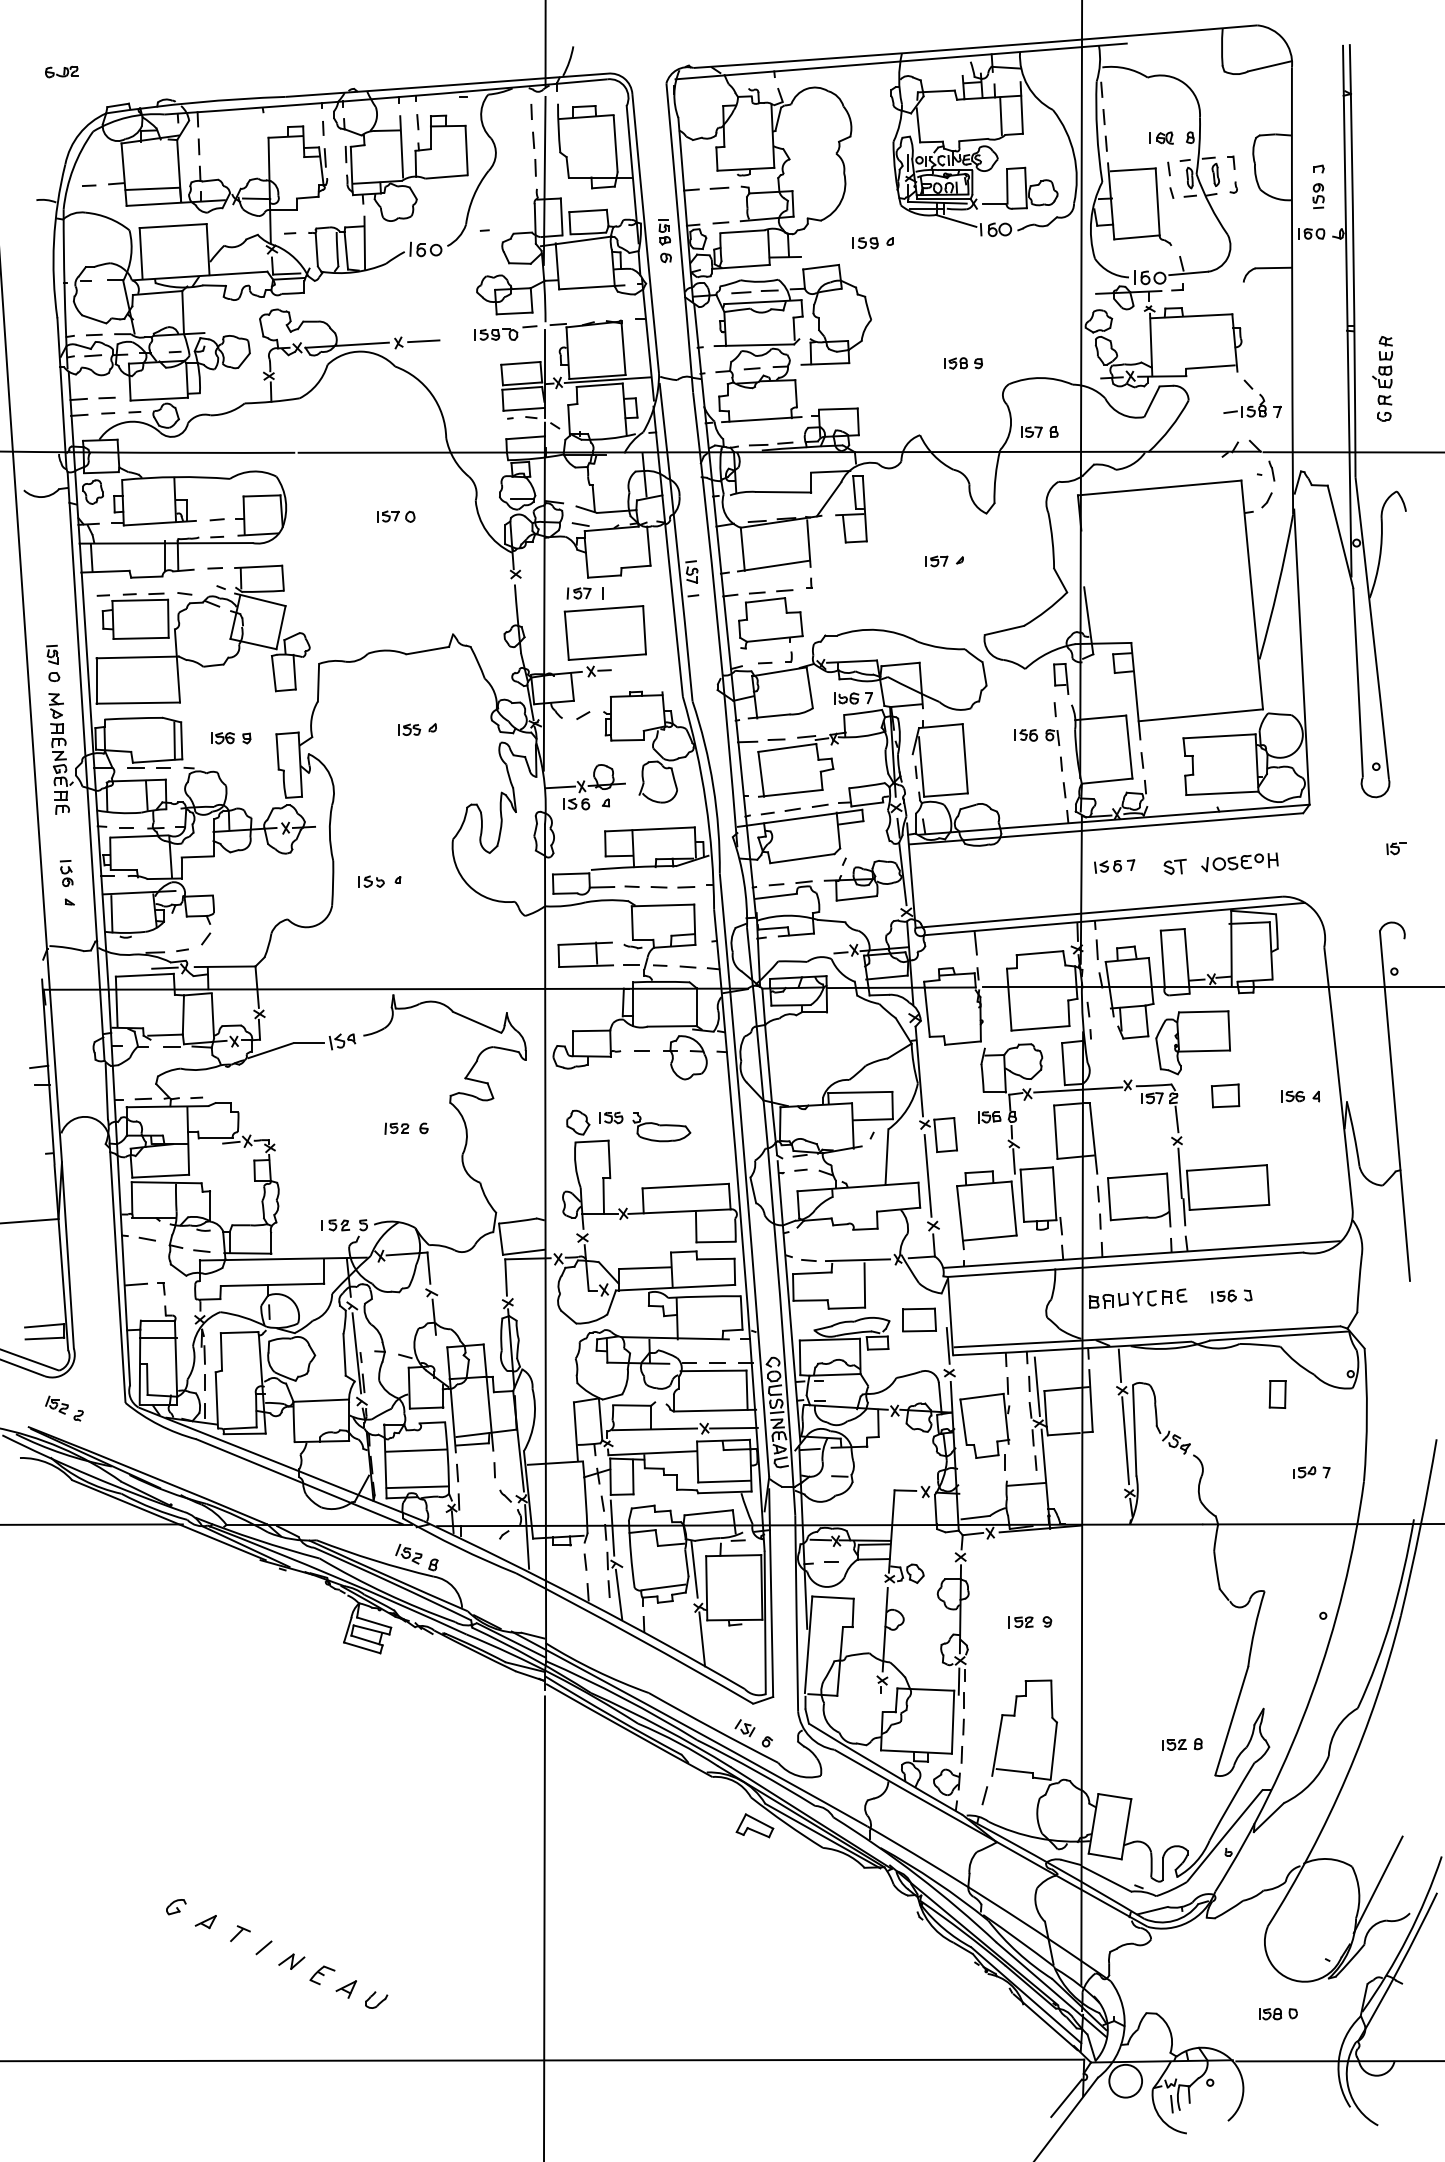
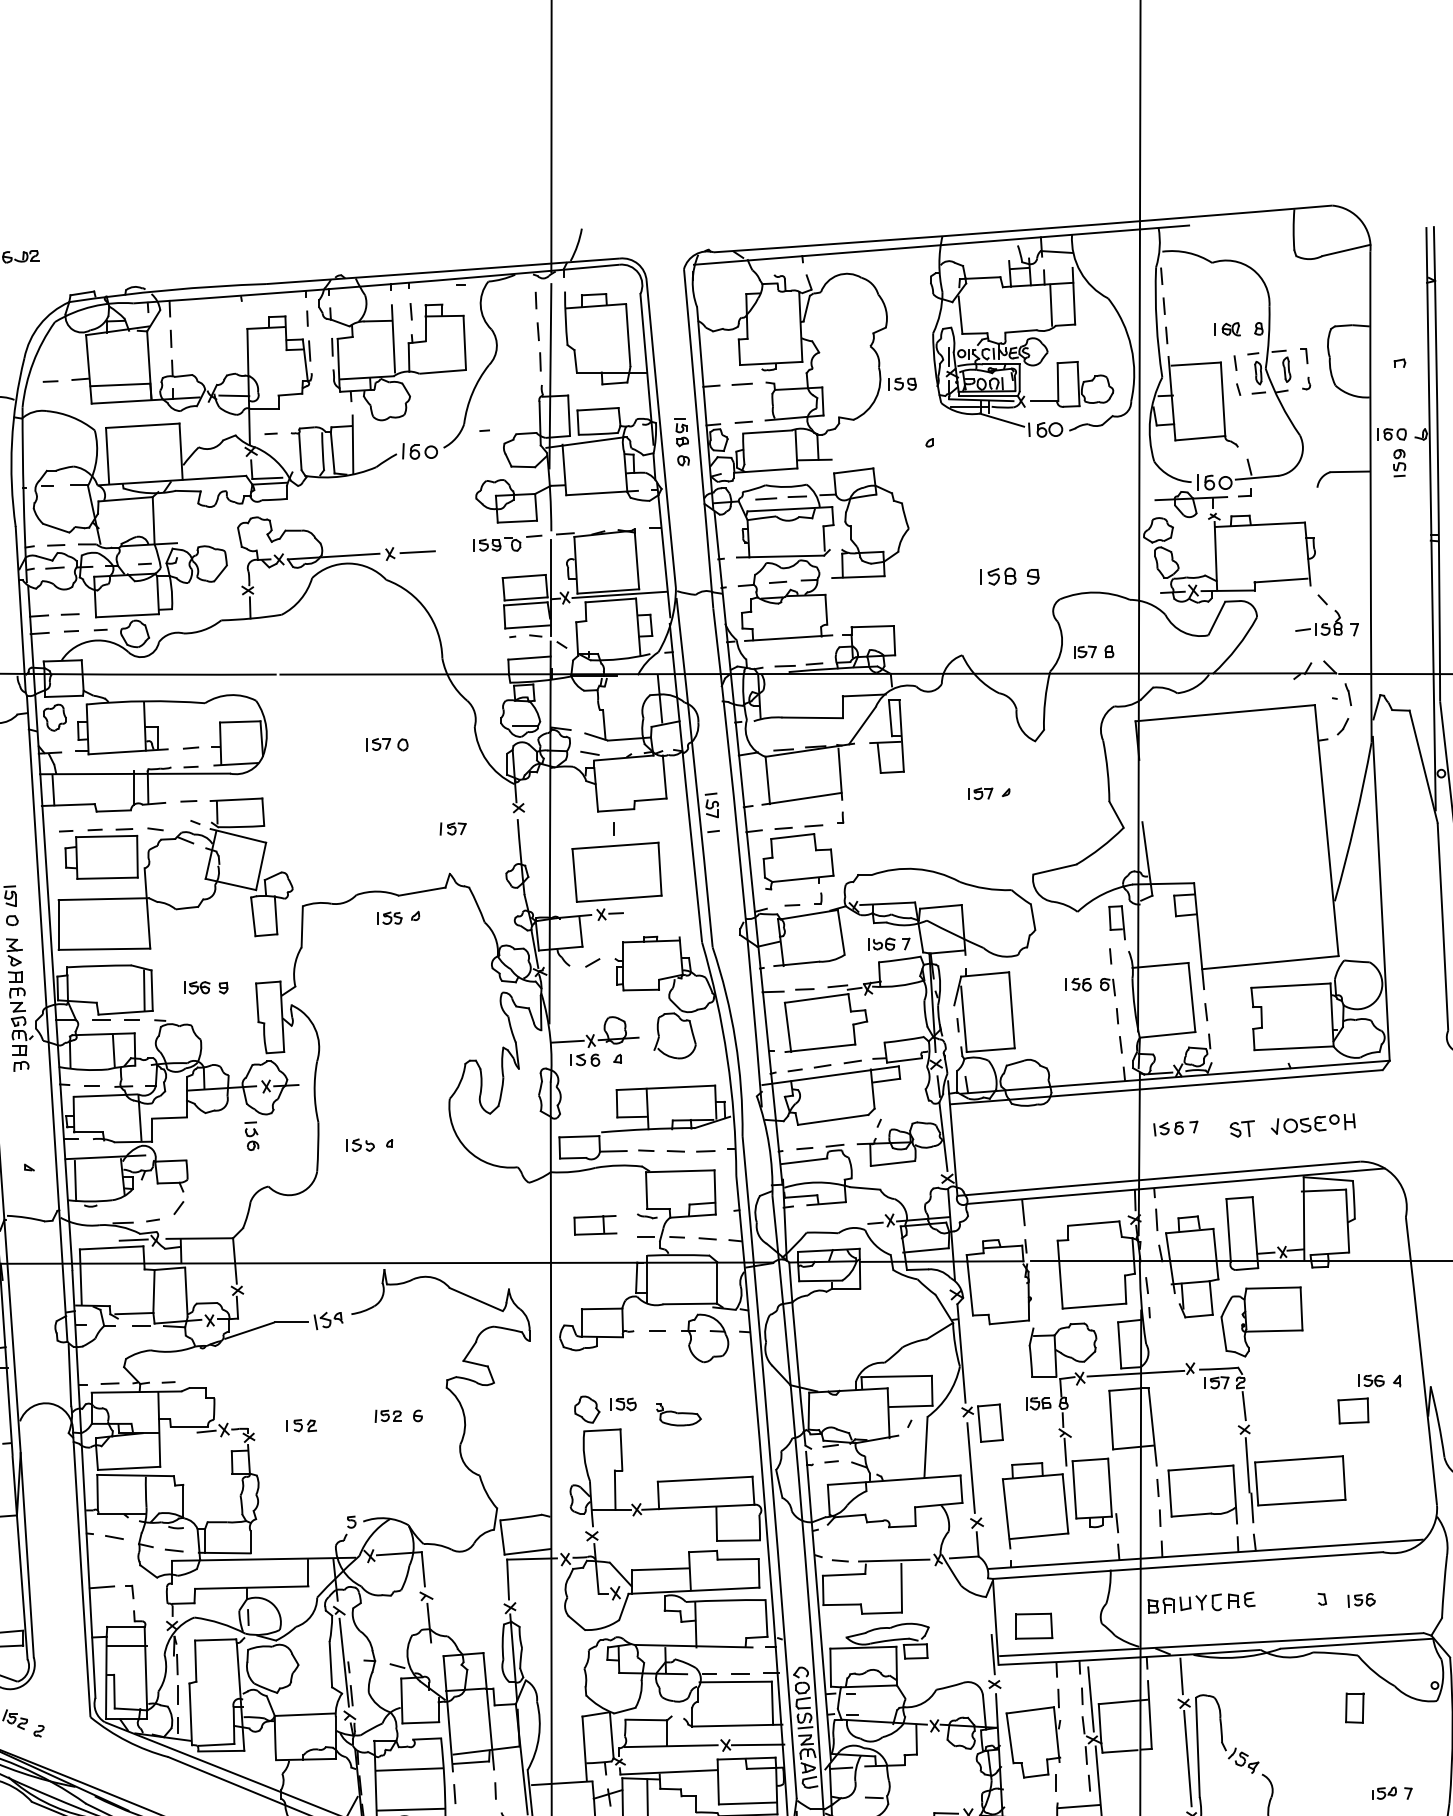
part: (1318, 196) -> (1399, 463), moved
part: (865, 243) -> (902, 384), moved
part: (963, 363) -> (1009, 576), size x1.4
part: (578, 593) -> (452, 828), moved
part: (417, 729) -> (398, 917), moved
part: (66, 873) -> (251, 1136), moved
part: (585, 954) -> (595, 1225), size x0.7
part: (1225, 1095) -> (1353, 1410), moved
part: (661, 1127) -> (678, 1414), size x0.7
part: (335, 1225) -> (301, 1425), moved
part: (1223, 1296) -> (1361, 1600), moved
part: (919, 1319) -> (1034, 1625), moved

